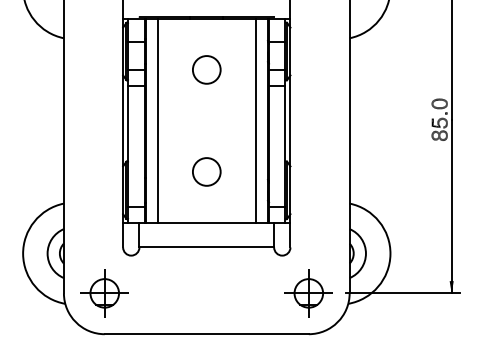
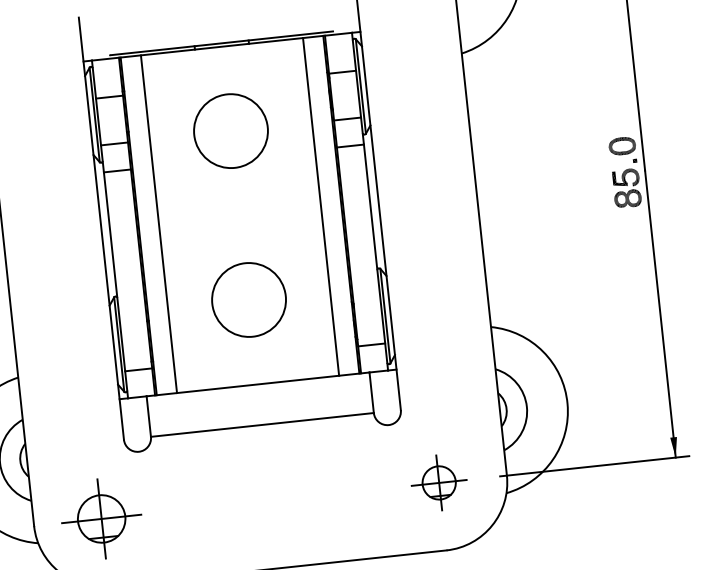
circle: (206, 69) -> (230, 130), size x1.6
circle: (206, 171) -> (248, 299), size x1.6
part: (308, 293) -> (438, 483), size x0.7

